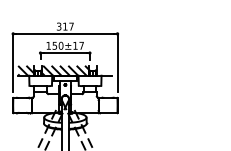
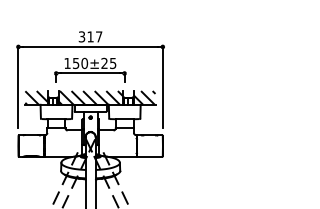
text: (78, 45) -> (108, 63), 150±17 -> 150±25
hatch: (104, 70) -> (144, 97), added

